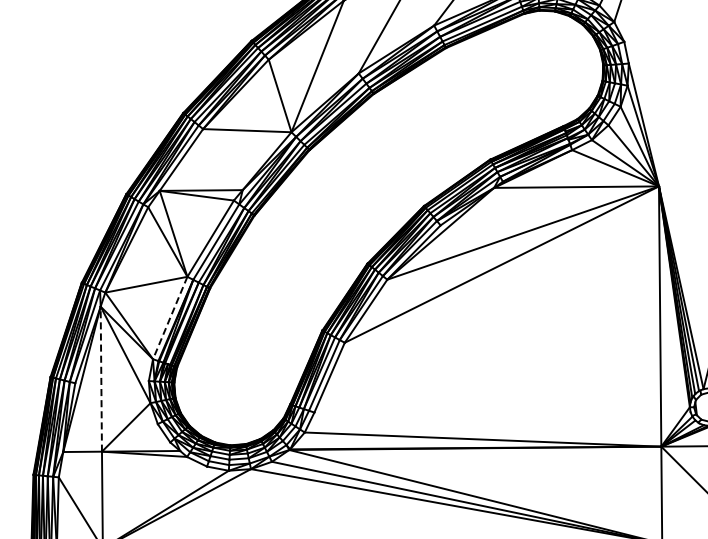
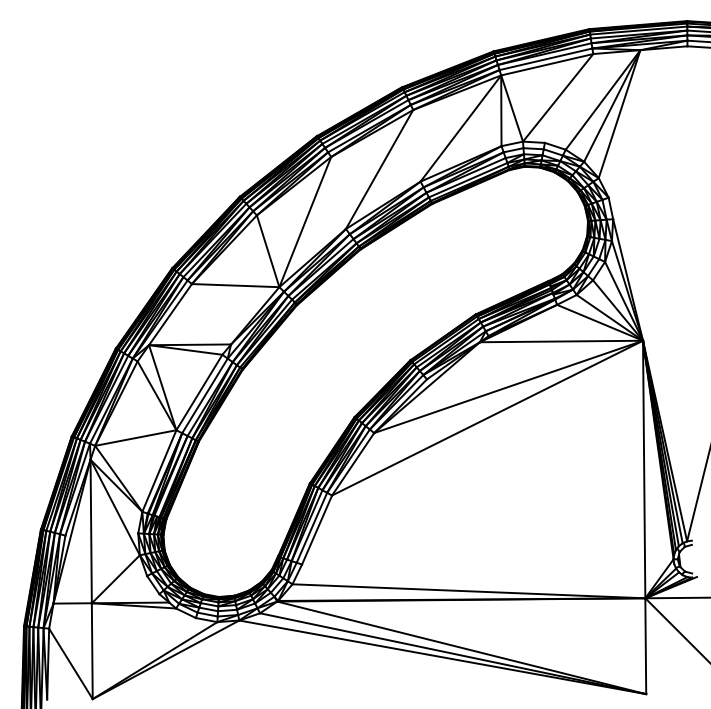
line: (170, 318) -> (159, 471), dashed -> solid
line: (101, 379) -> (91, 531), dashed -> solid

